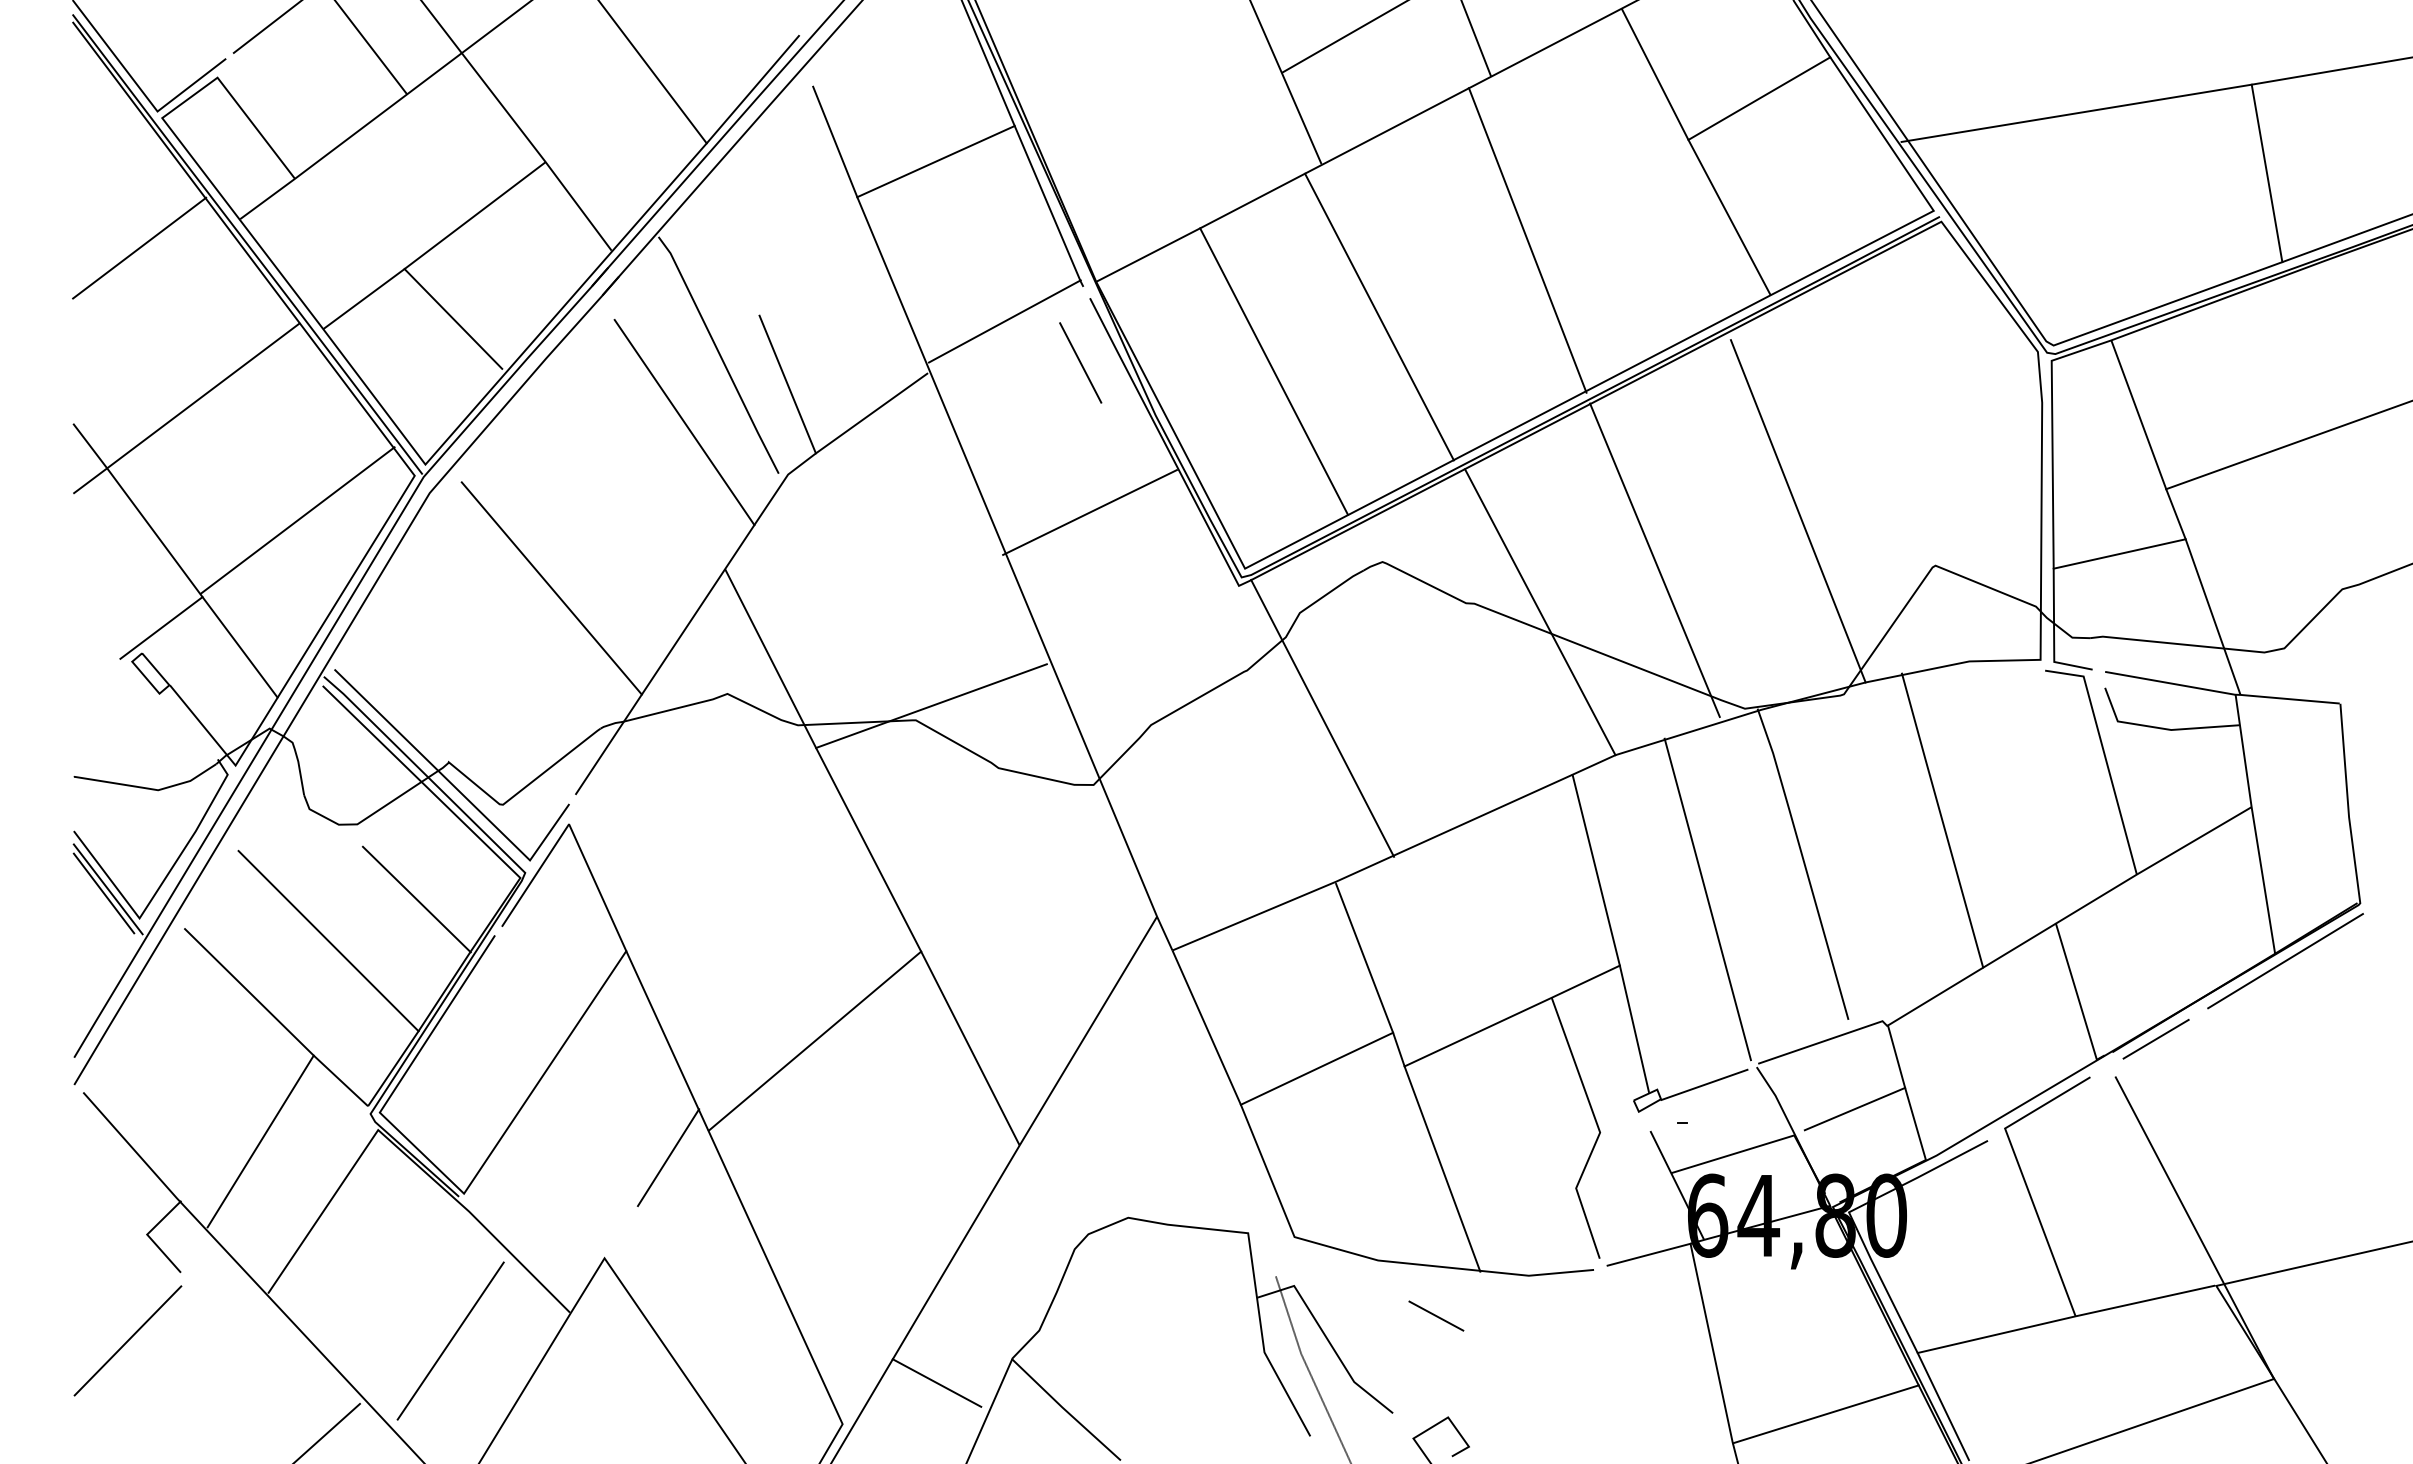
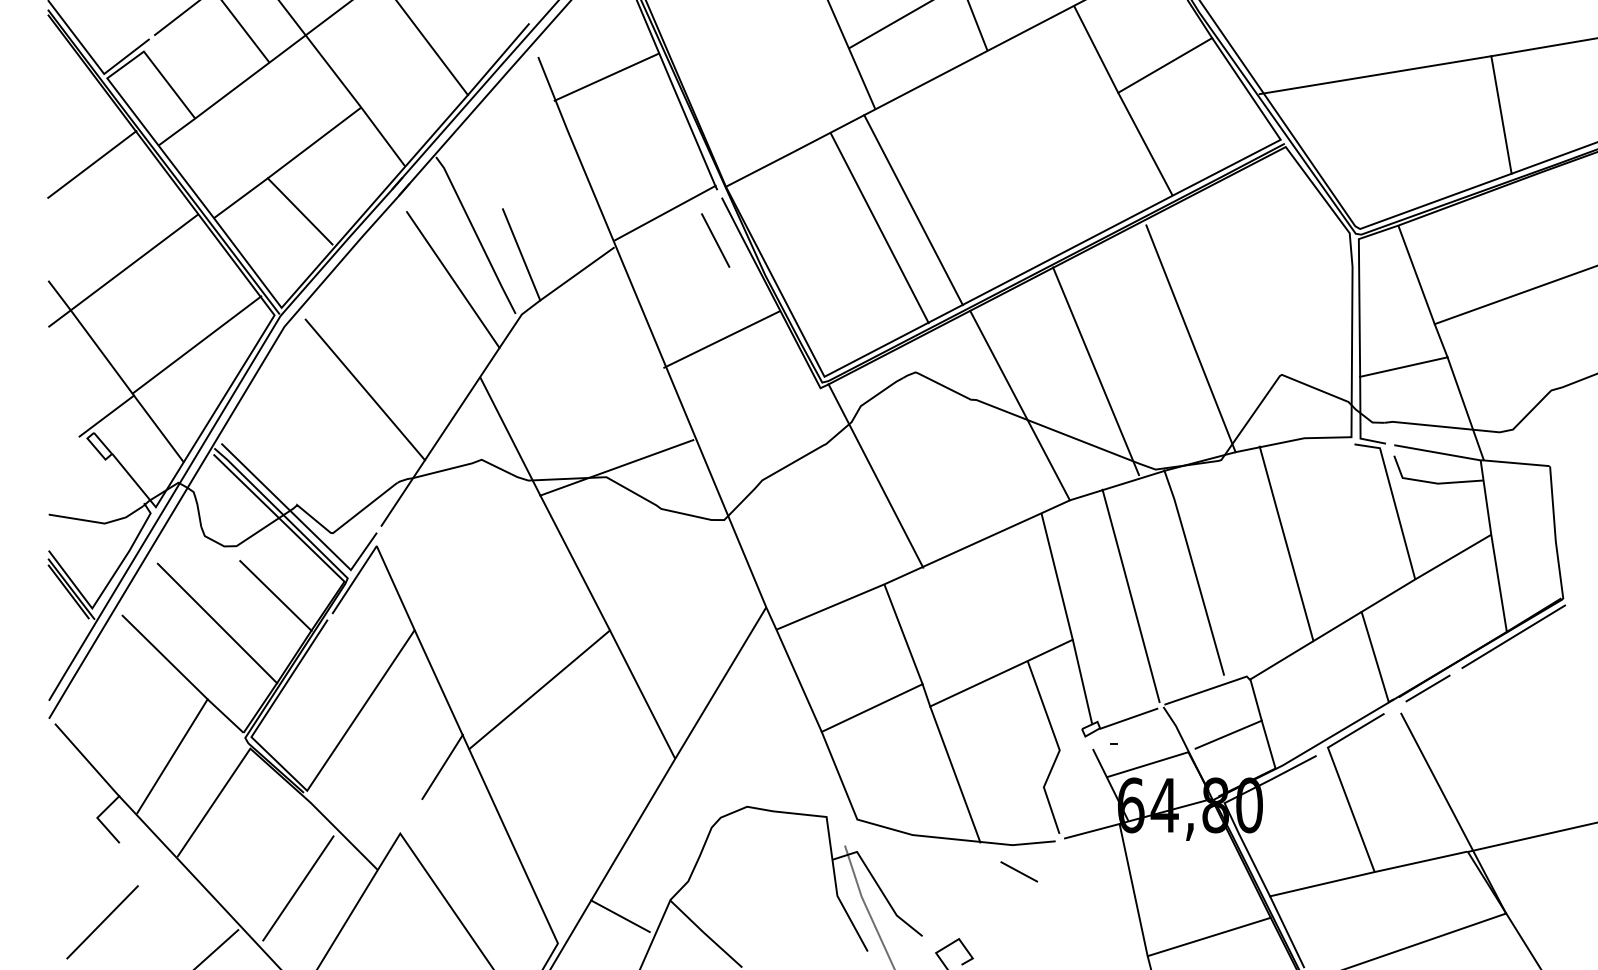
line: (935, 160) -> (606, 76), moved
line: (1527, 240) -> (1011, 159), removed
line: (1273, 371) -> (879, 228), moved
line: (1436, 1315) -> (1019, 871), moved
line: (127, 1341) -> (102, 922), moved

